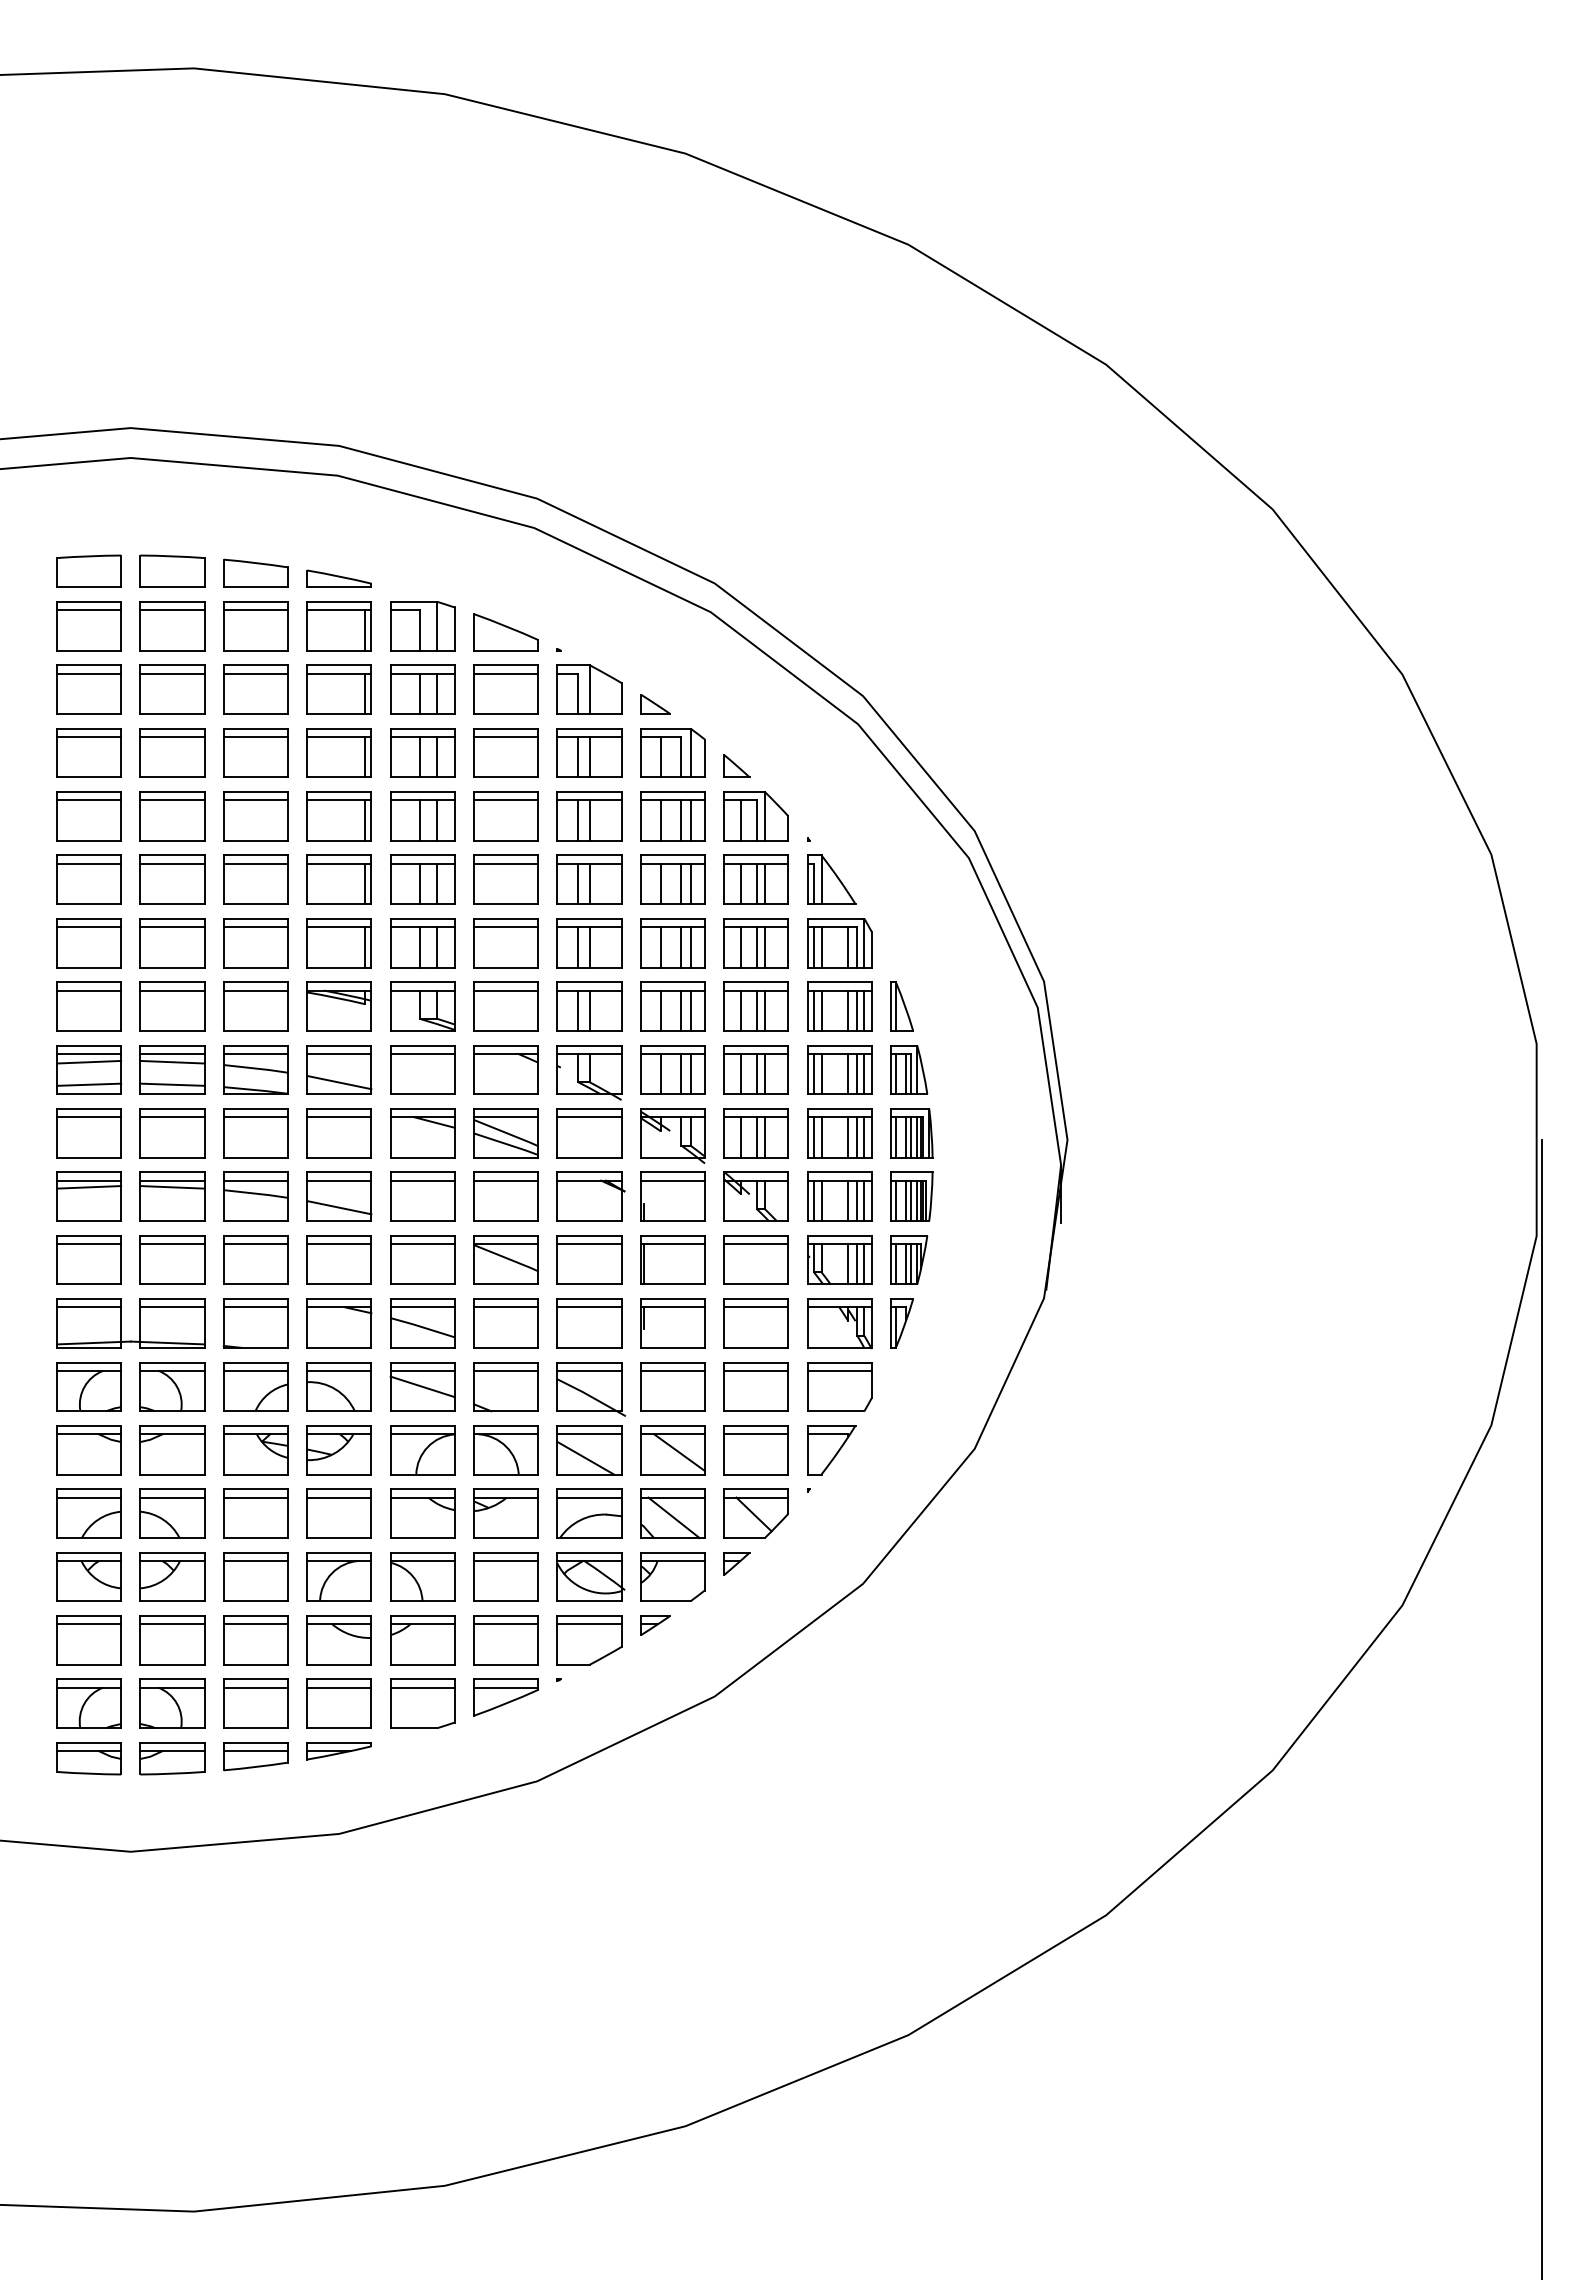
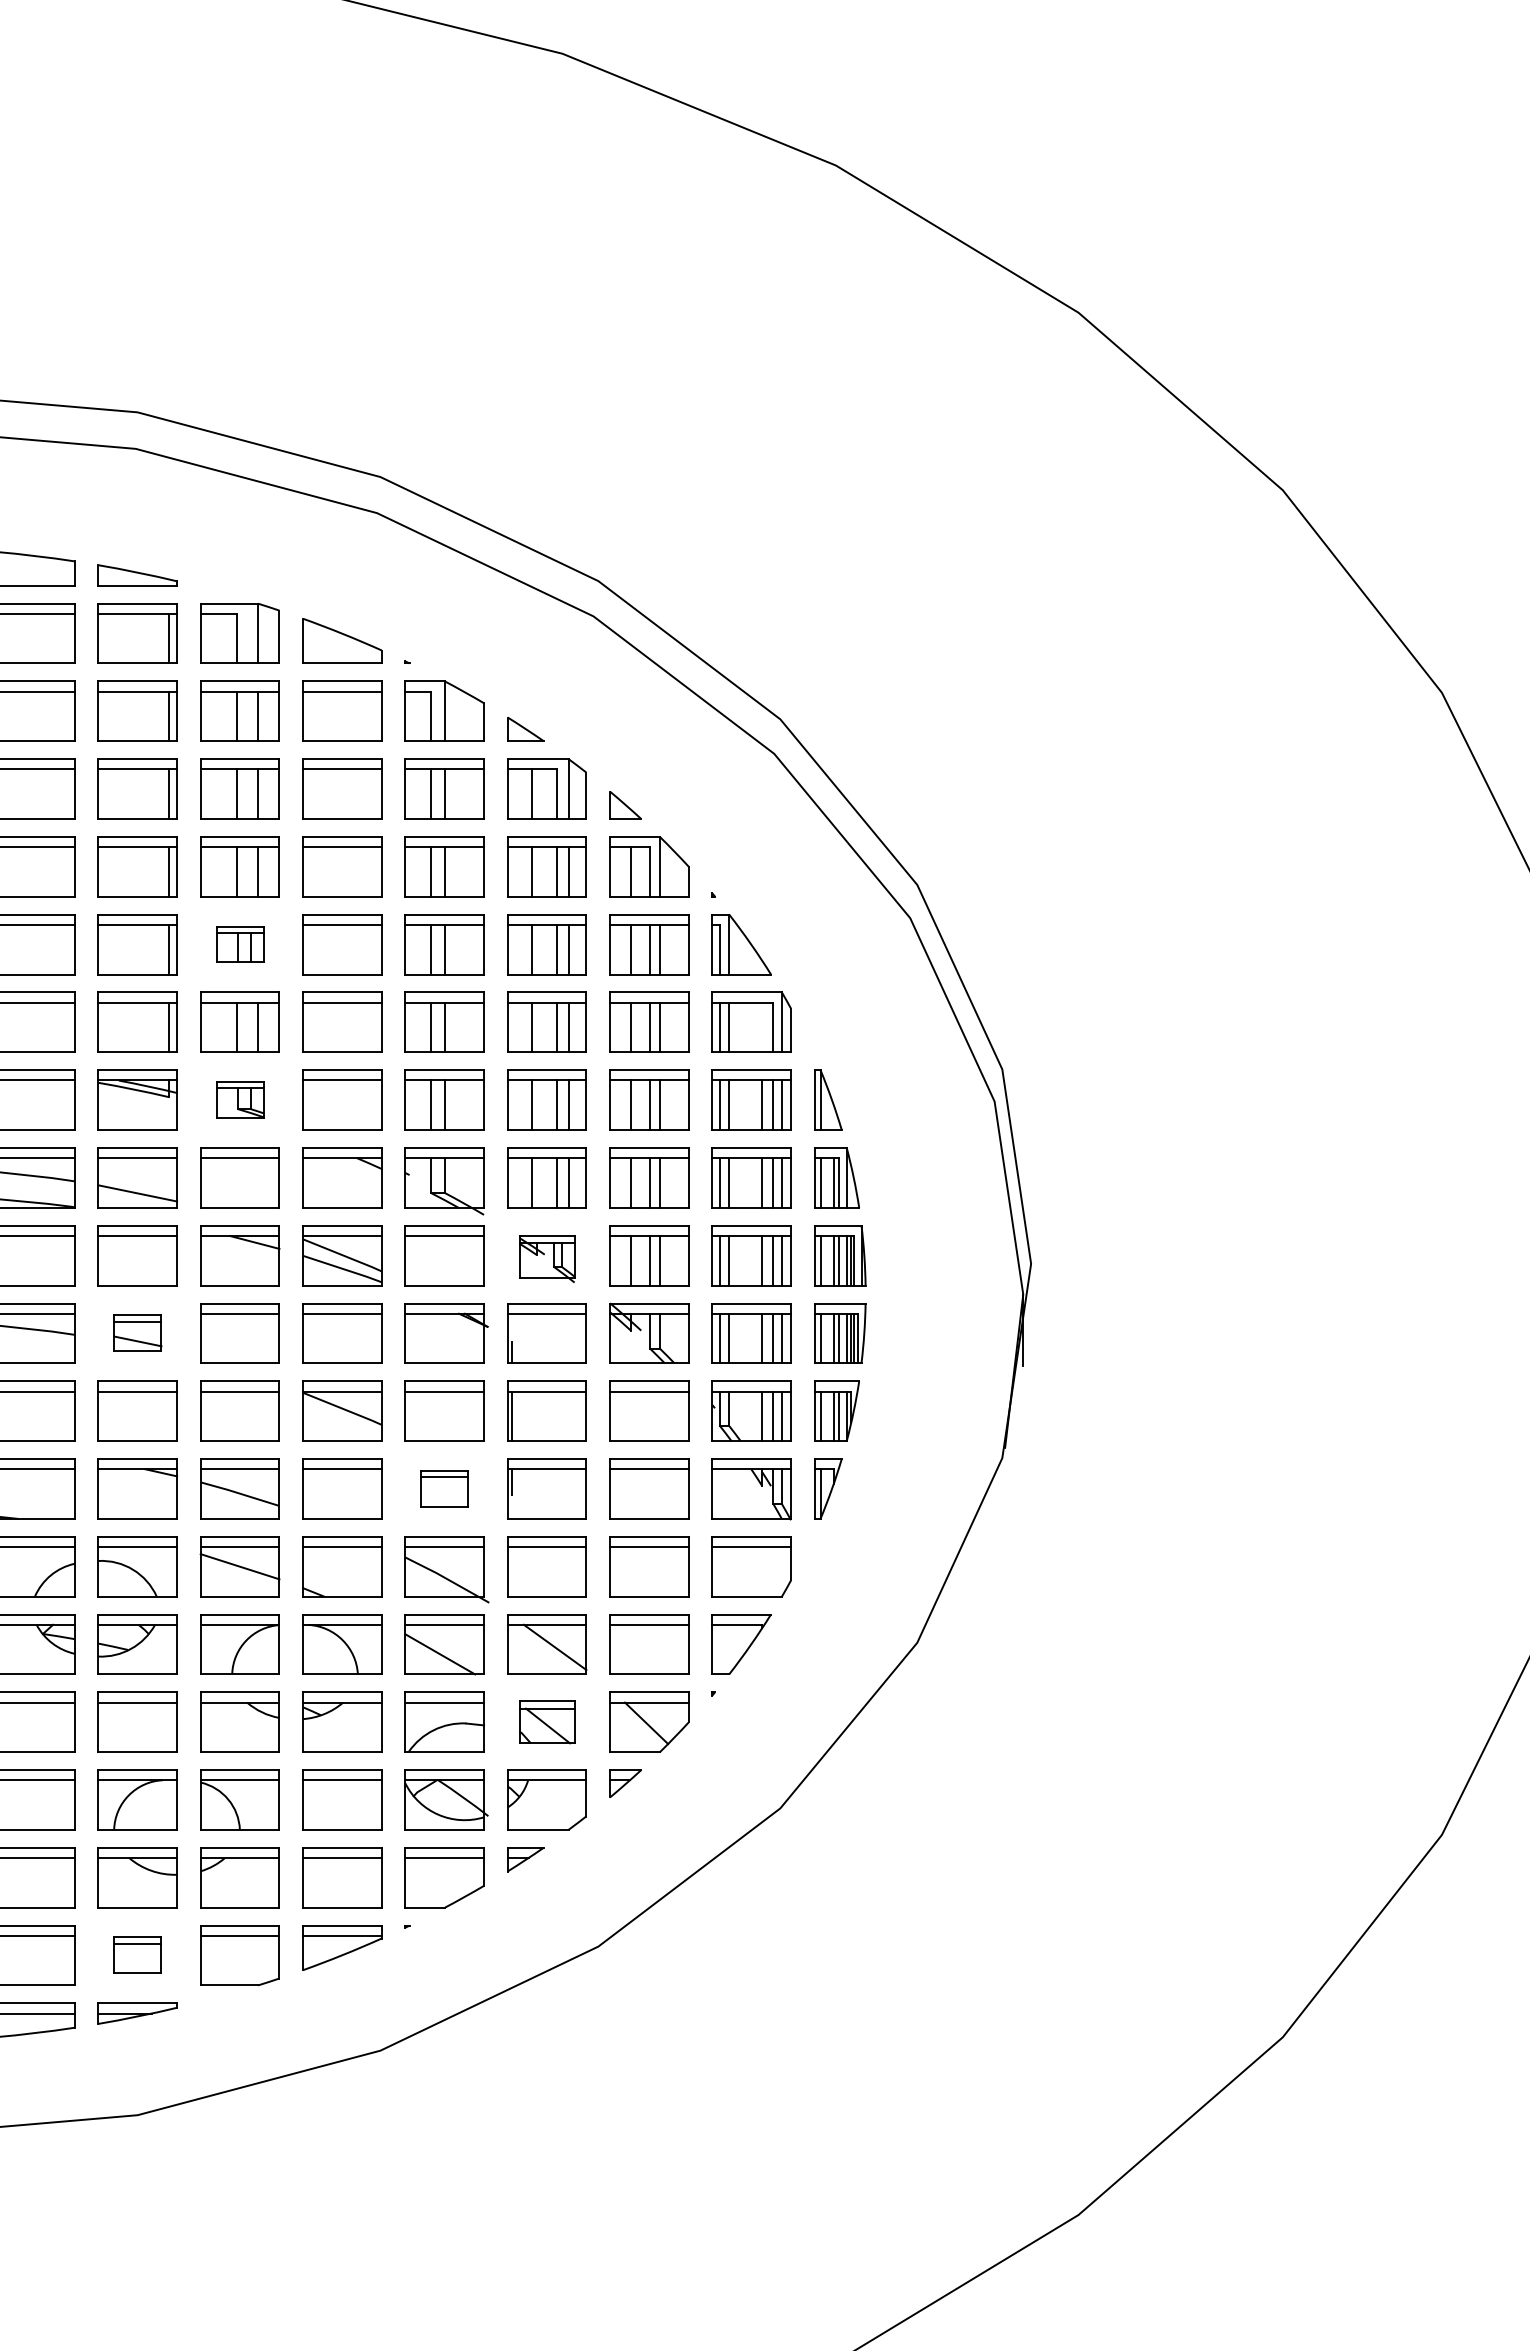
part: (422, 879) -> (239, 944), size x0.6
line: (848, 947) -> (762, 1027), removed
part: (422, 1006) -> (239, 1100), size x0.6
part: (672, 1135) -> (546, 1258), size x0.7
part: (339, 1196) -> (138, 1333), size x0.6
part: (589, 1323) -> (444, 1488), size x0.6
part: (672, 1513) -> (546, 1722), size x0.7
part: (338, 1703) -> (136, 1955), size x0.6

